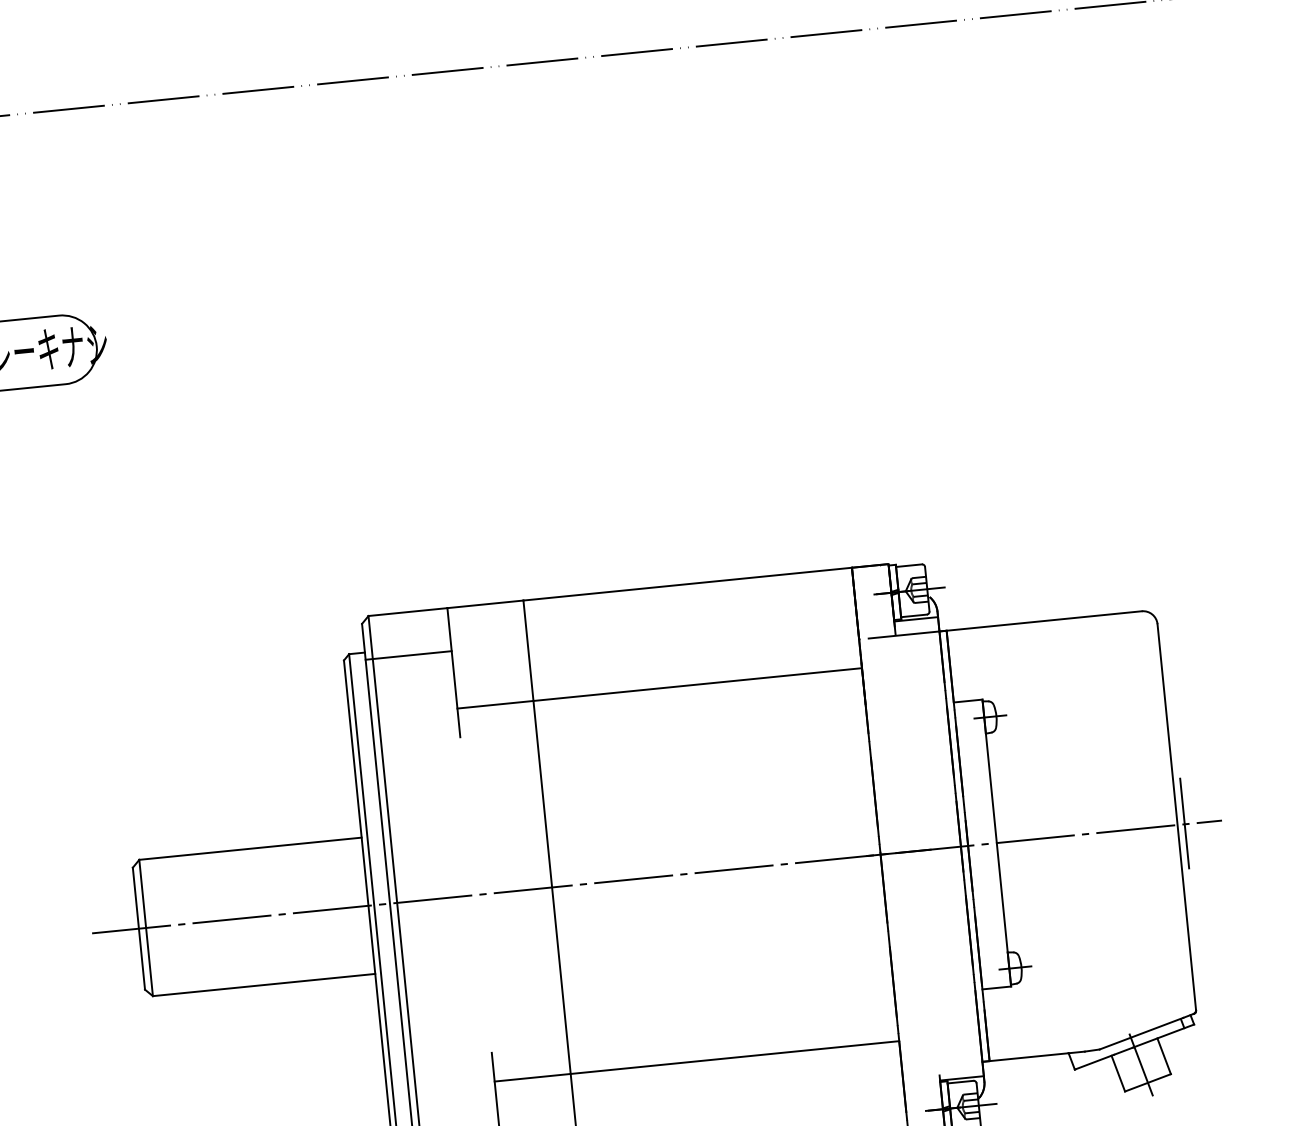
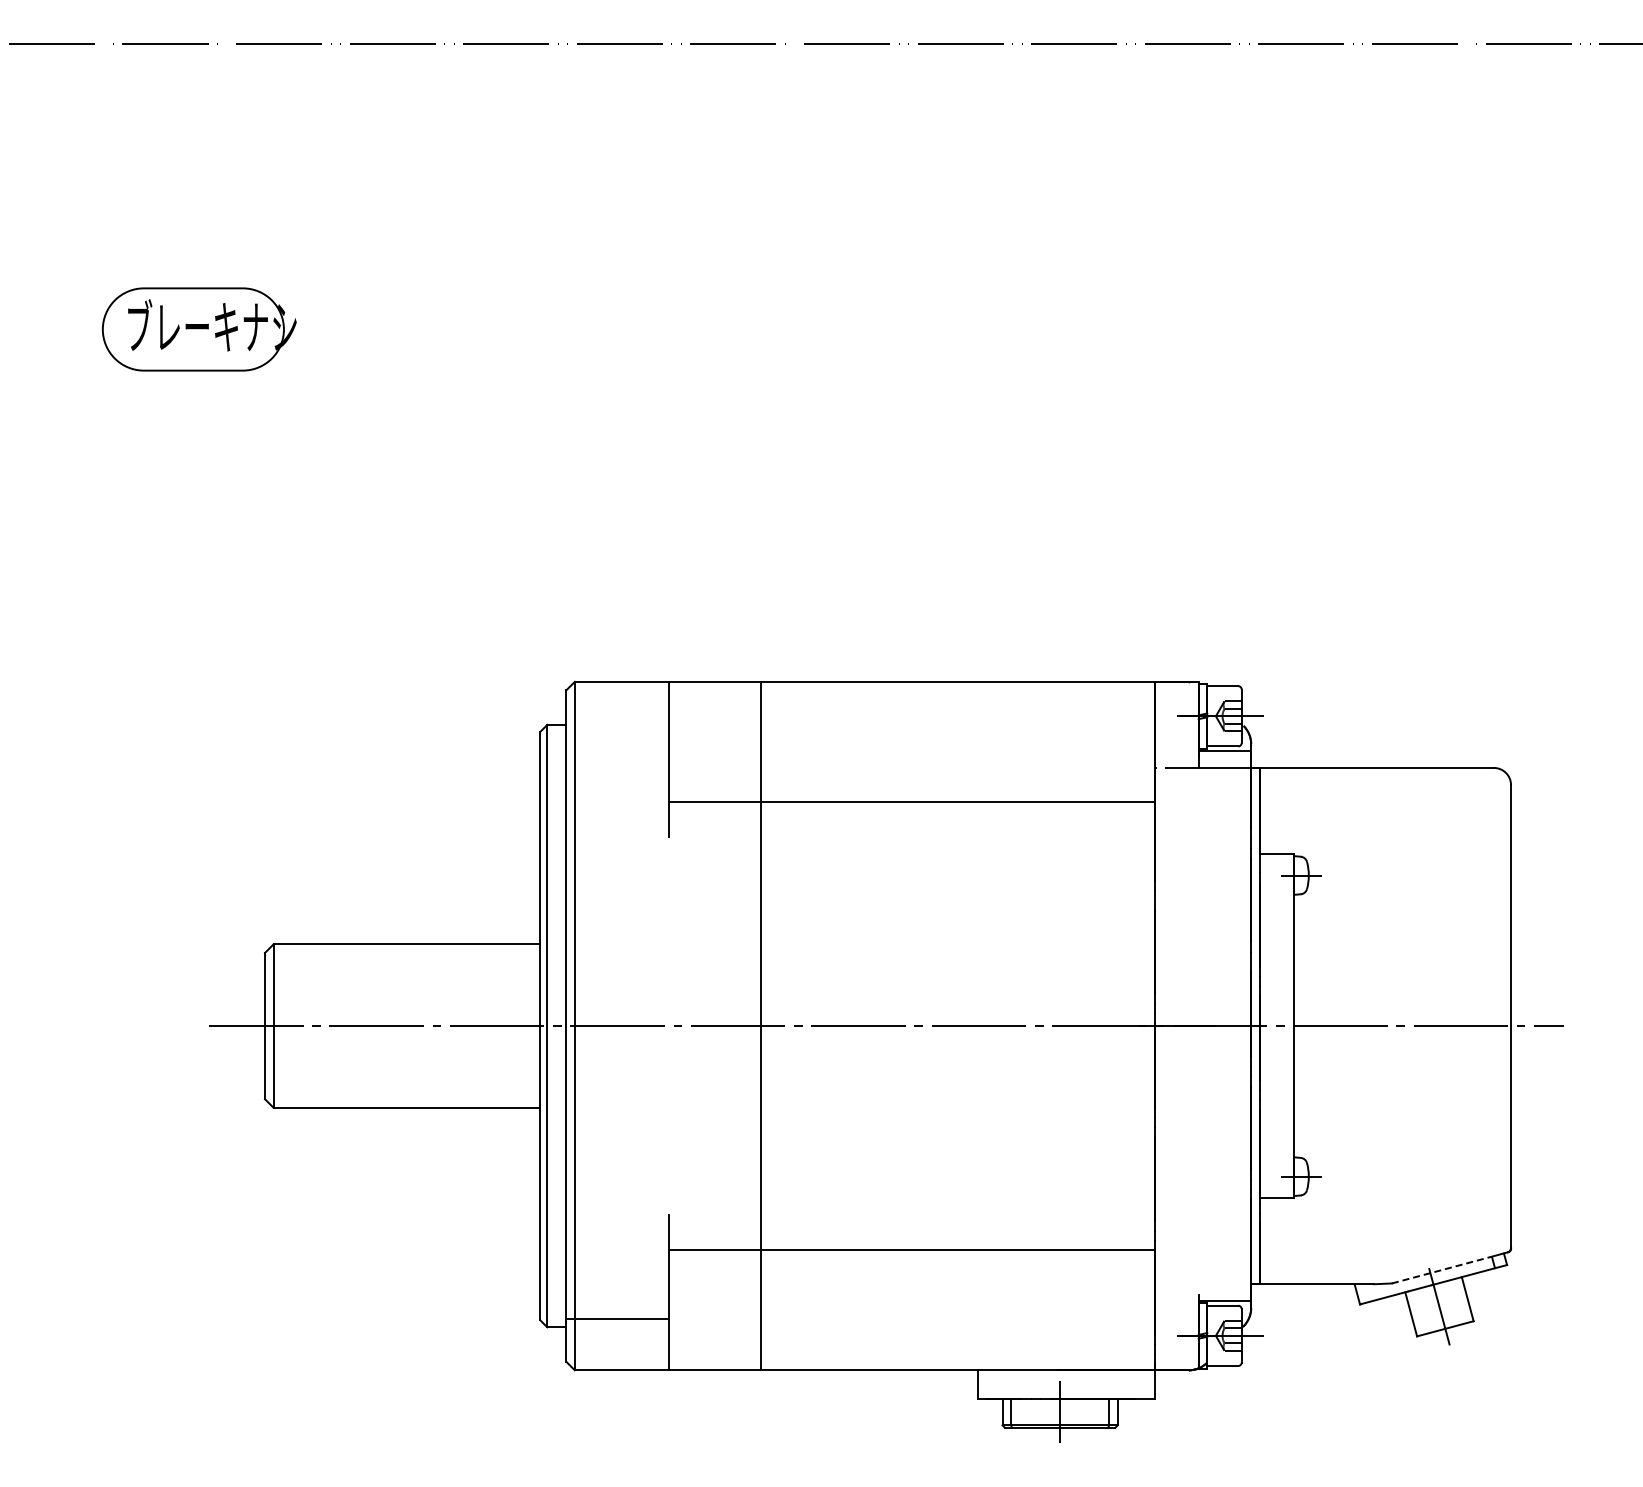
line: (408, 655) -> (617, 733), removed
line: (1184, 823) -> (1519, 1024), removed
line: (1141, 1033) -> (1443, 1269), solid -> dashed

